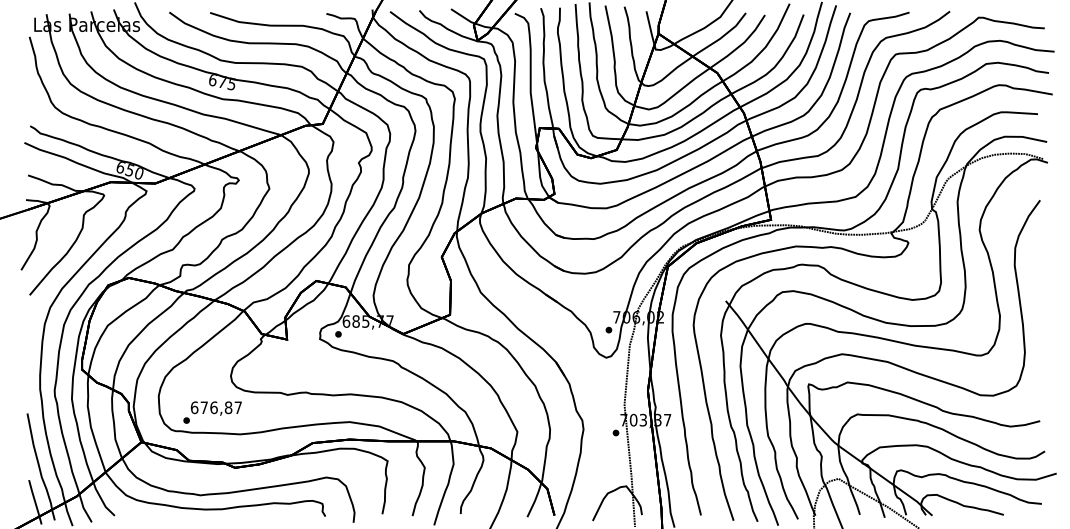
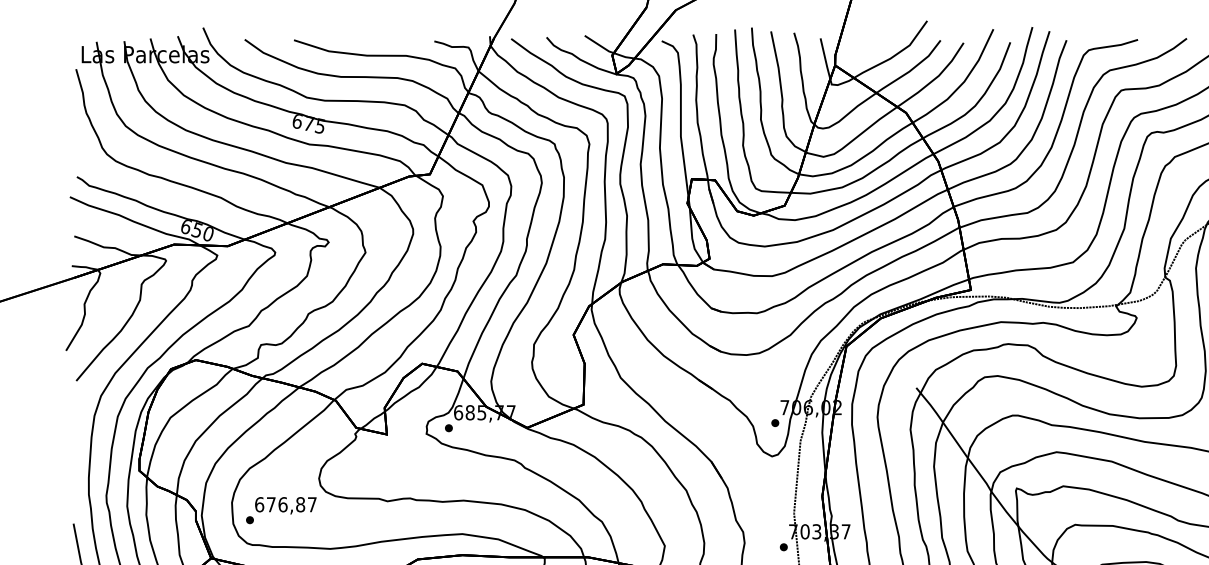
text: (212, 412) -> (281, 510), moved

